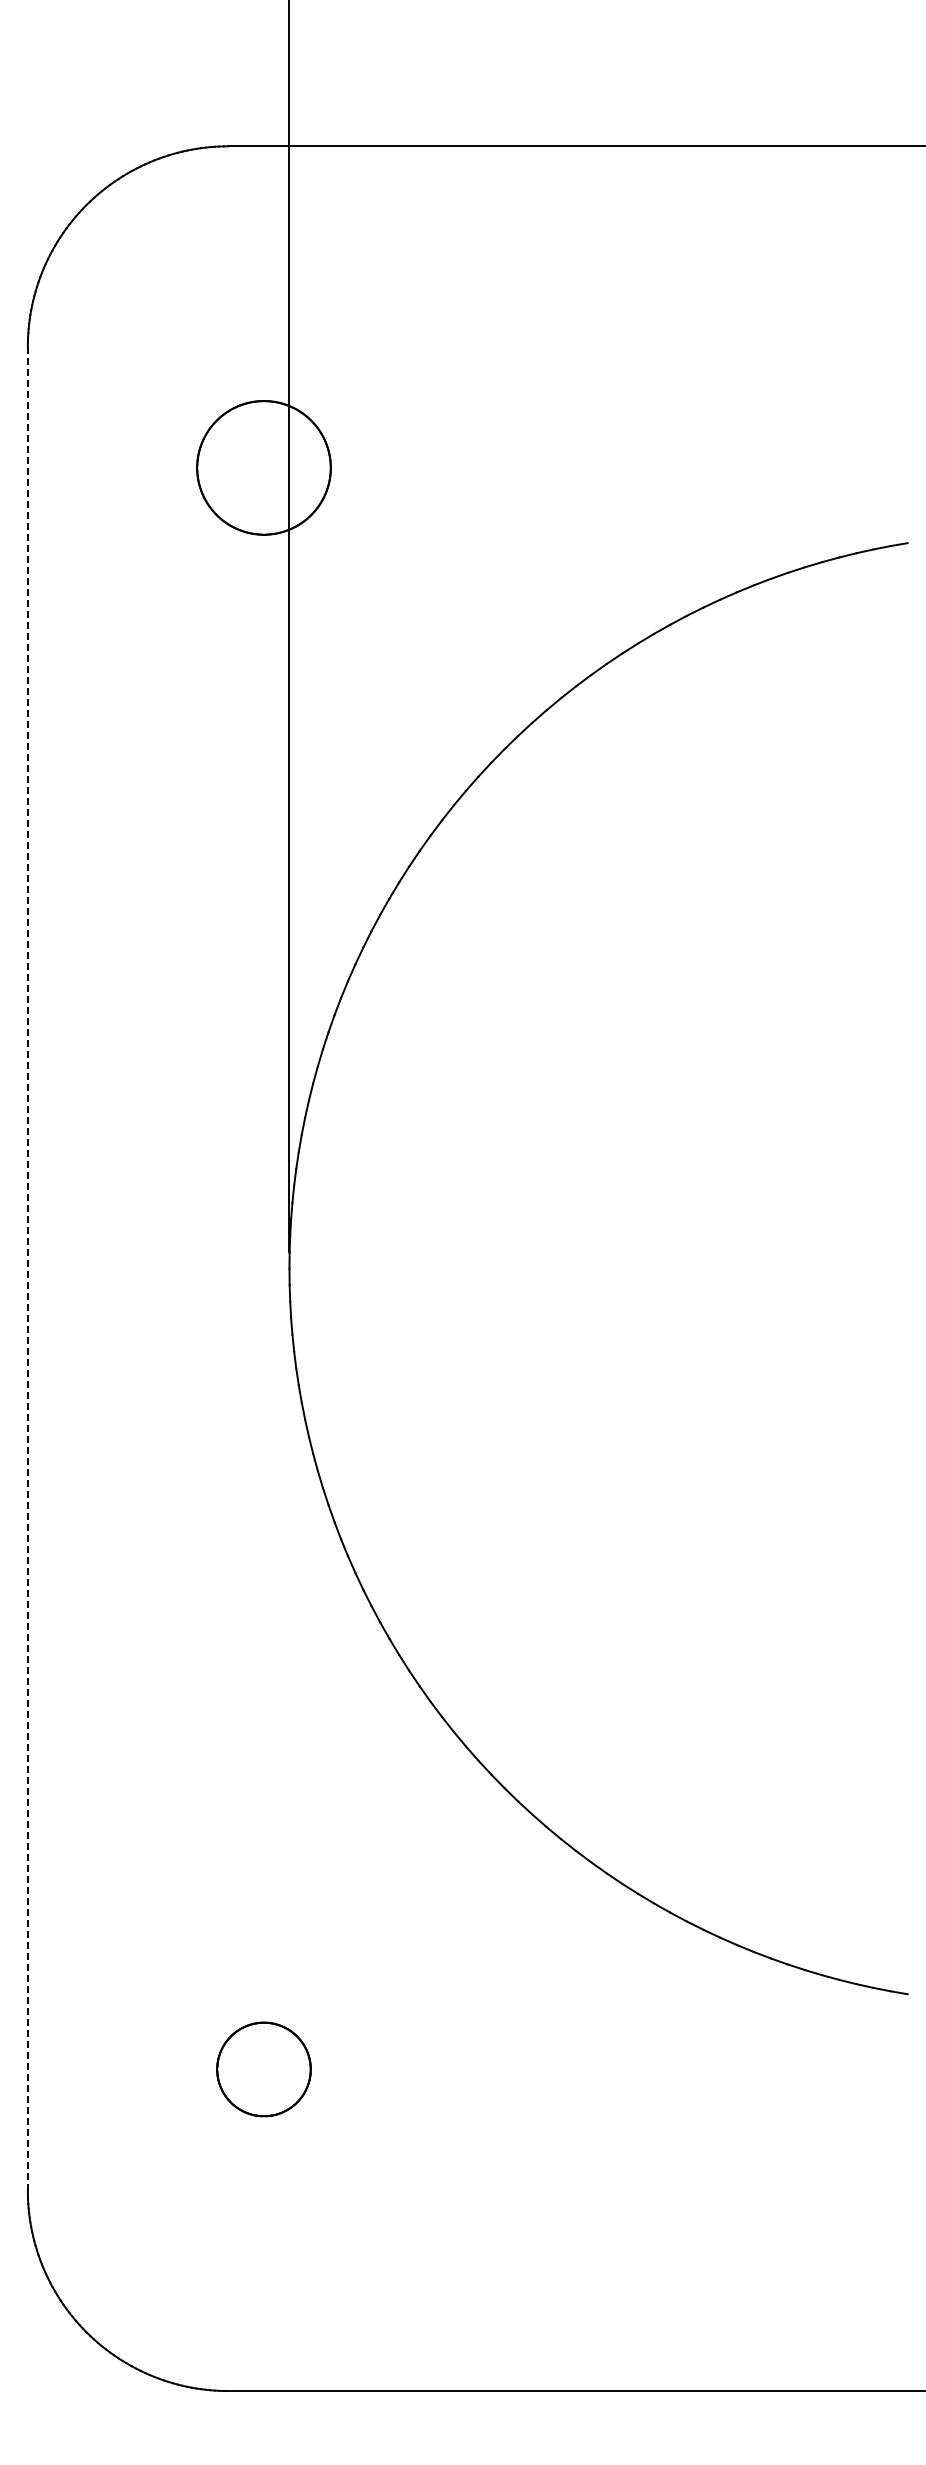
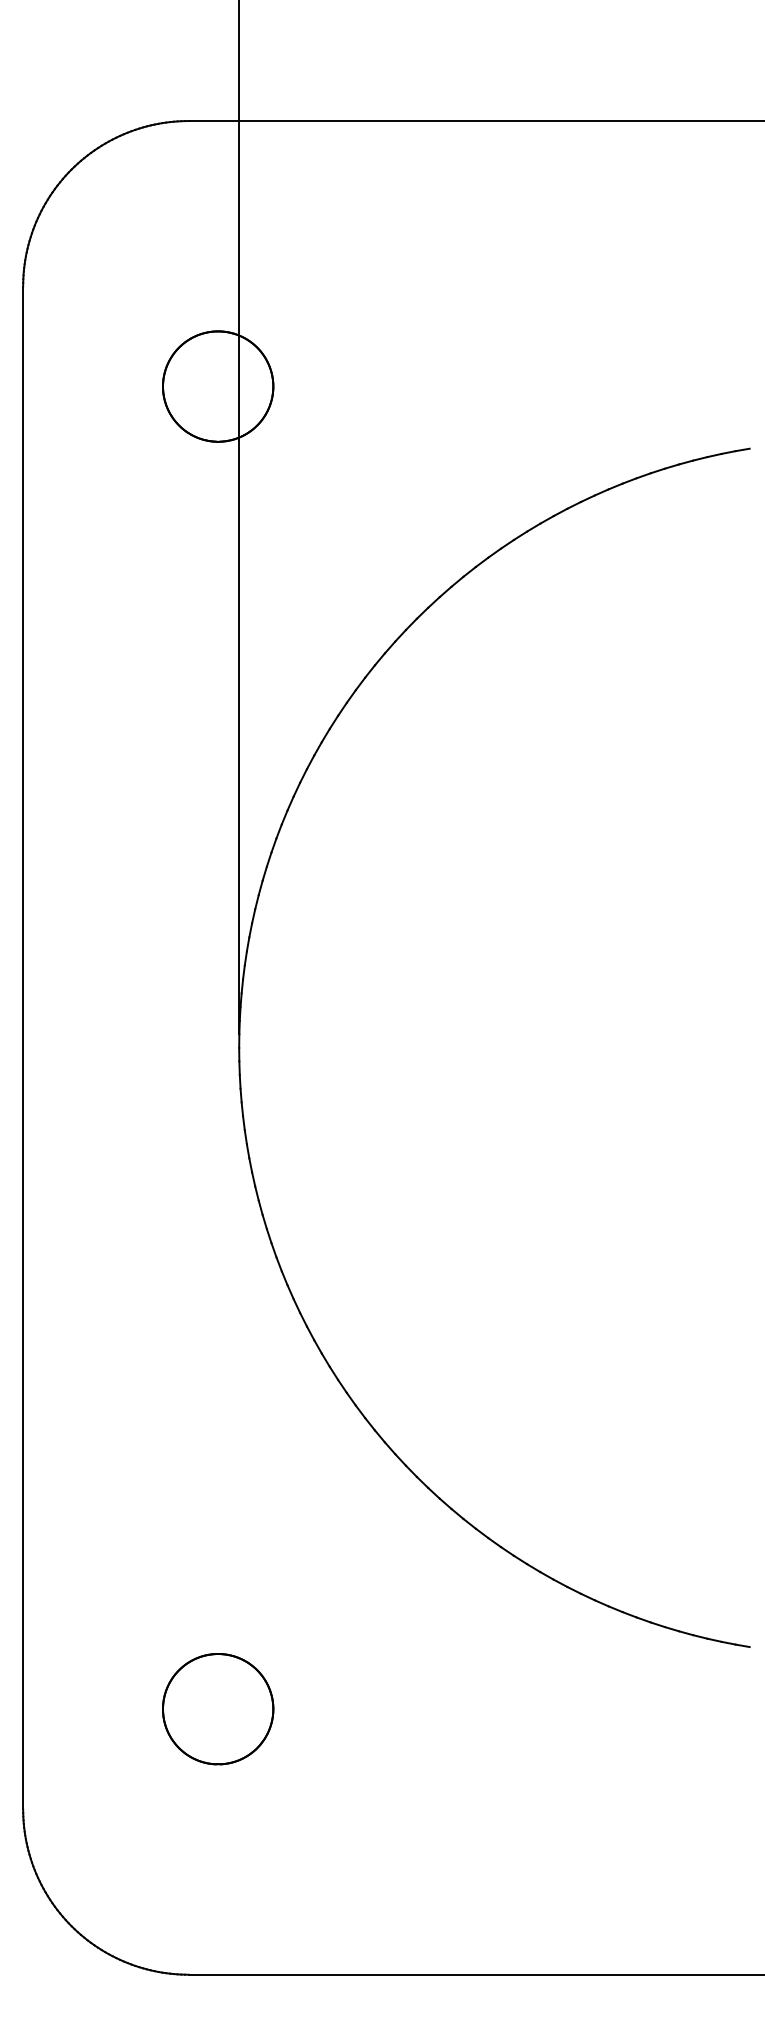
line: (27, 1268) -> (22, 1047), dashed -> solid
part: (263, 2069) -> (217, 1709), size x1.43

